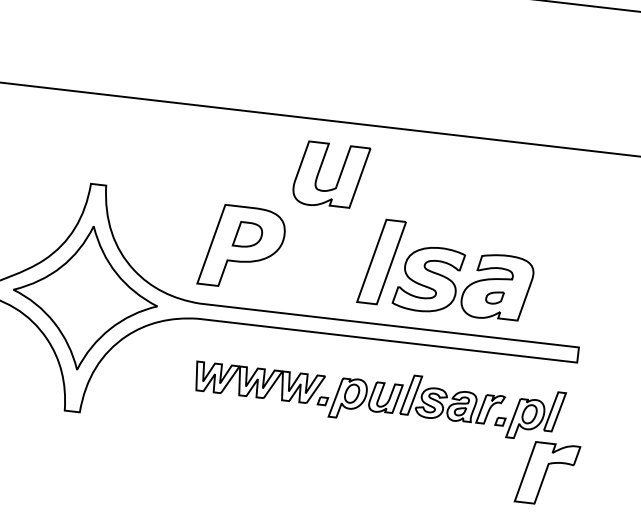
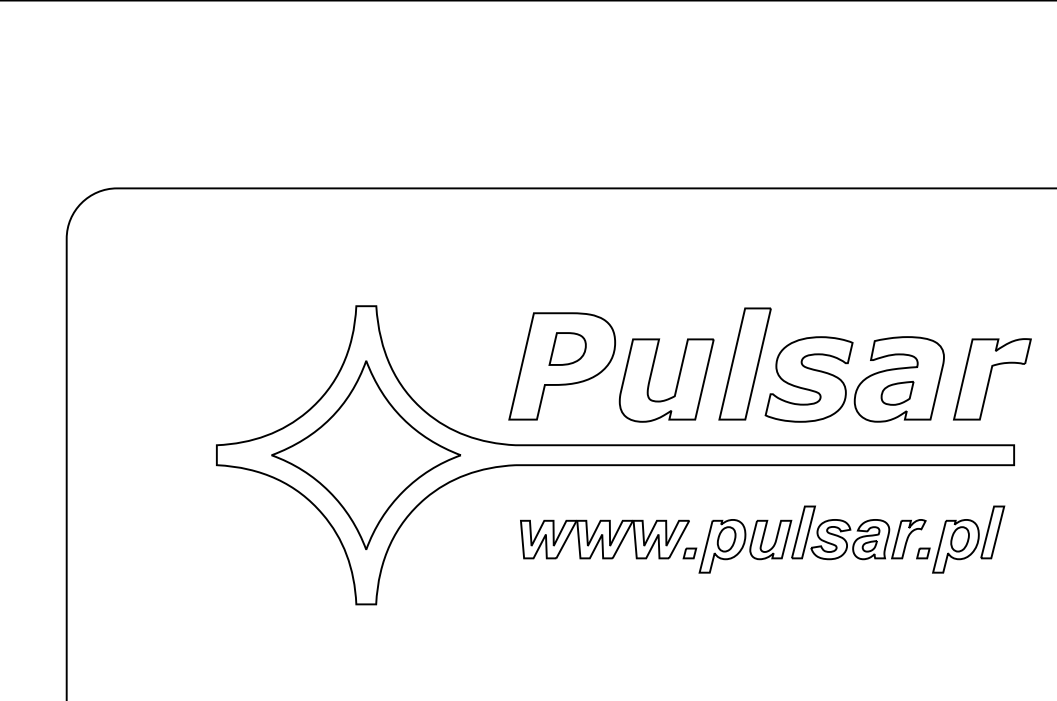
part: (338, 178) -> (676, 383), moved
part: (494, 297) -> (897, 393), size x1.43
part: (547, 474) -> (992, 379), moved

